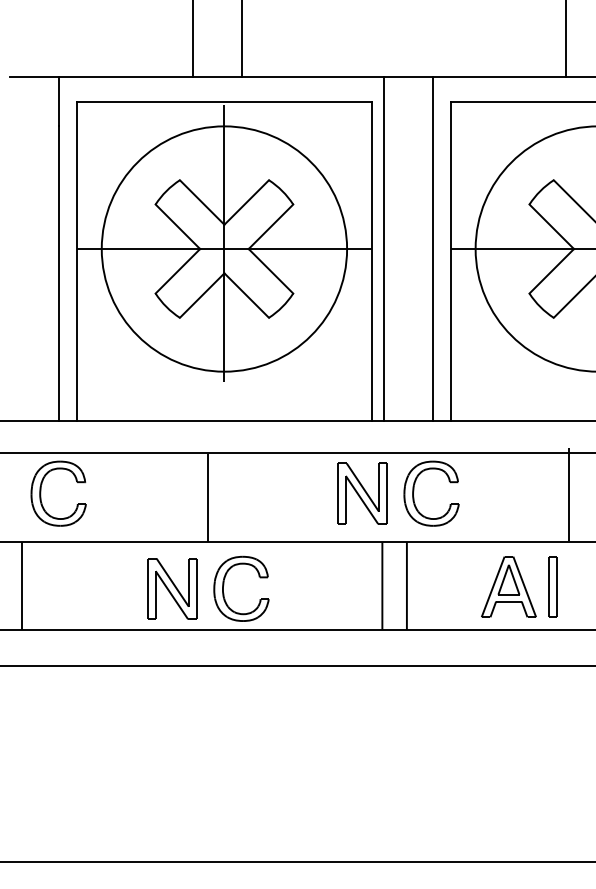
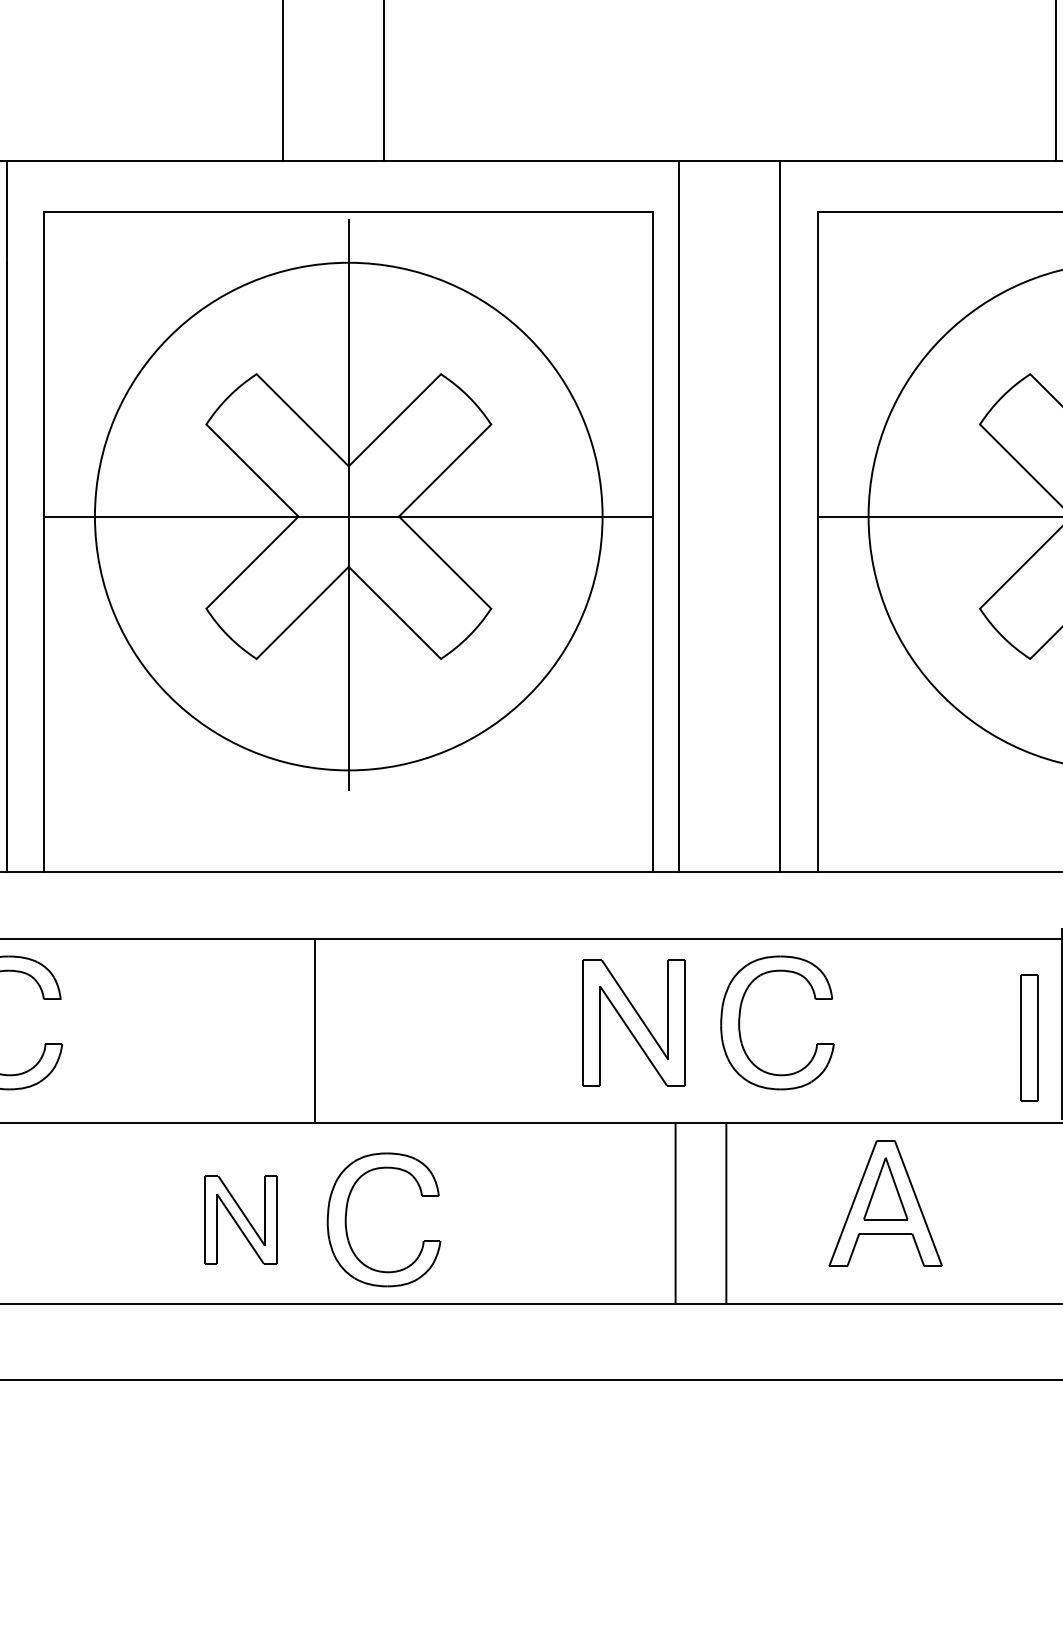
part: (508, 586) -> (884, 1202), moved
part: (552, 586) -> (1027, 1036), moved
part: (172, 588) -> (241, 1219), size x0.7

